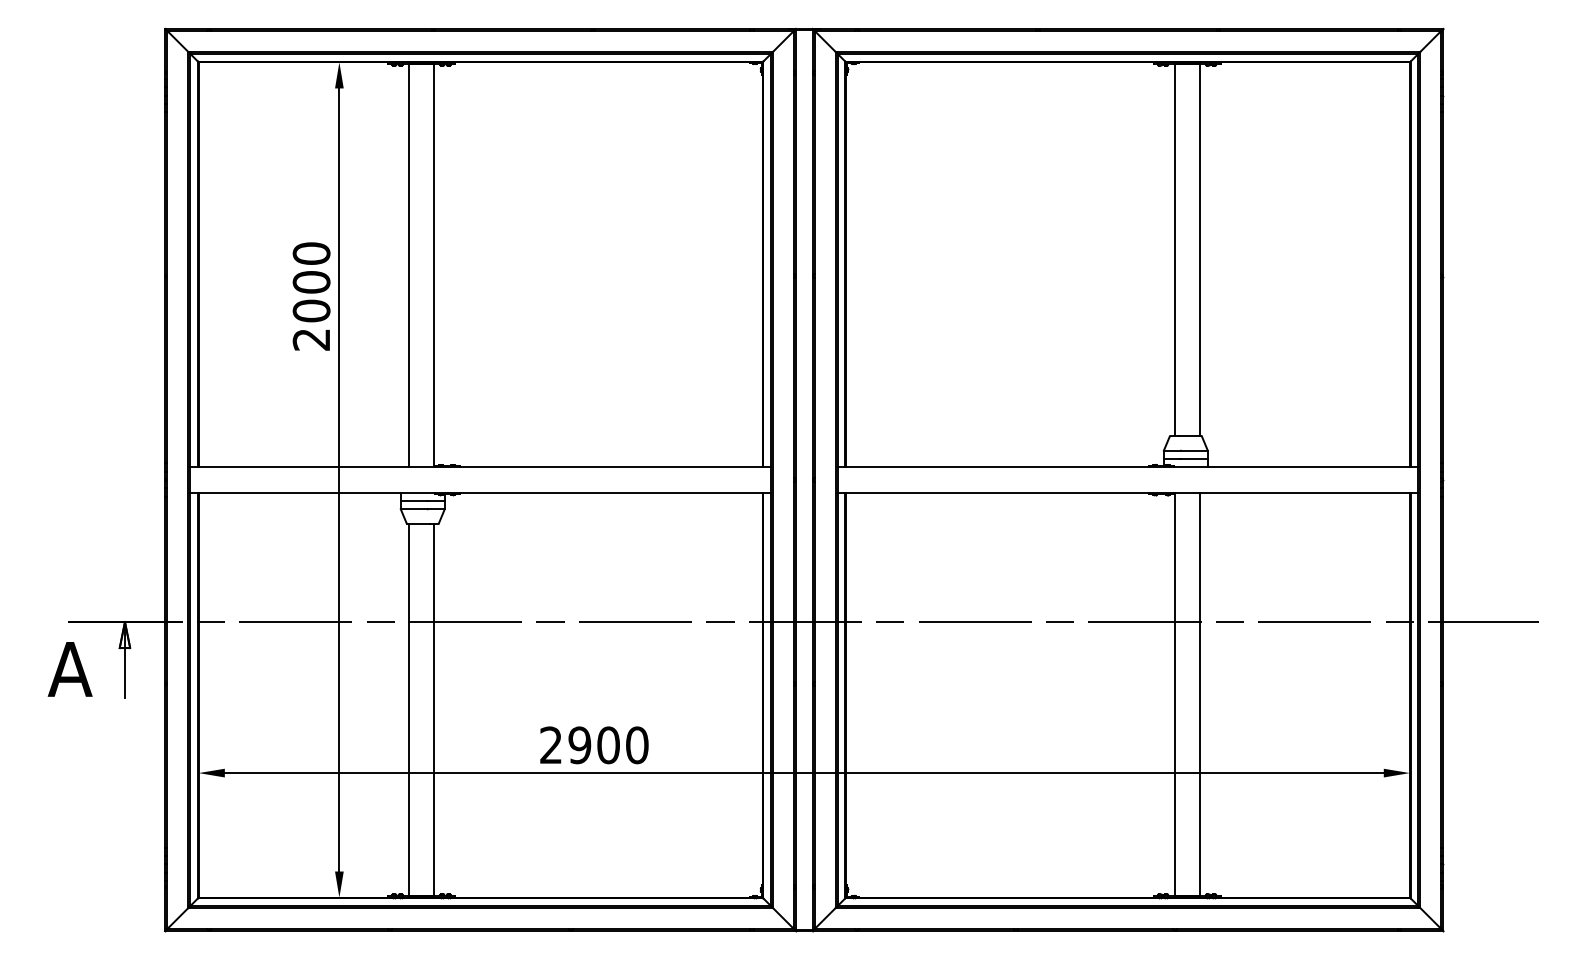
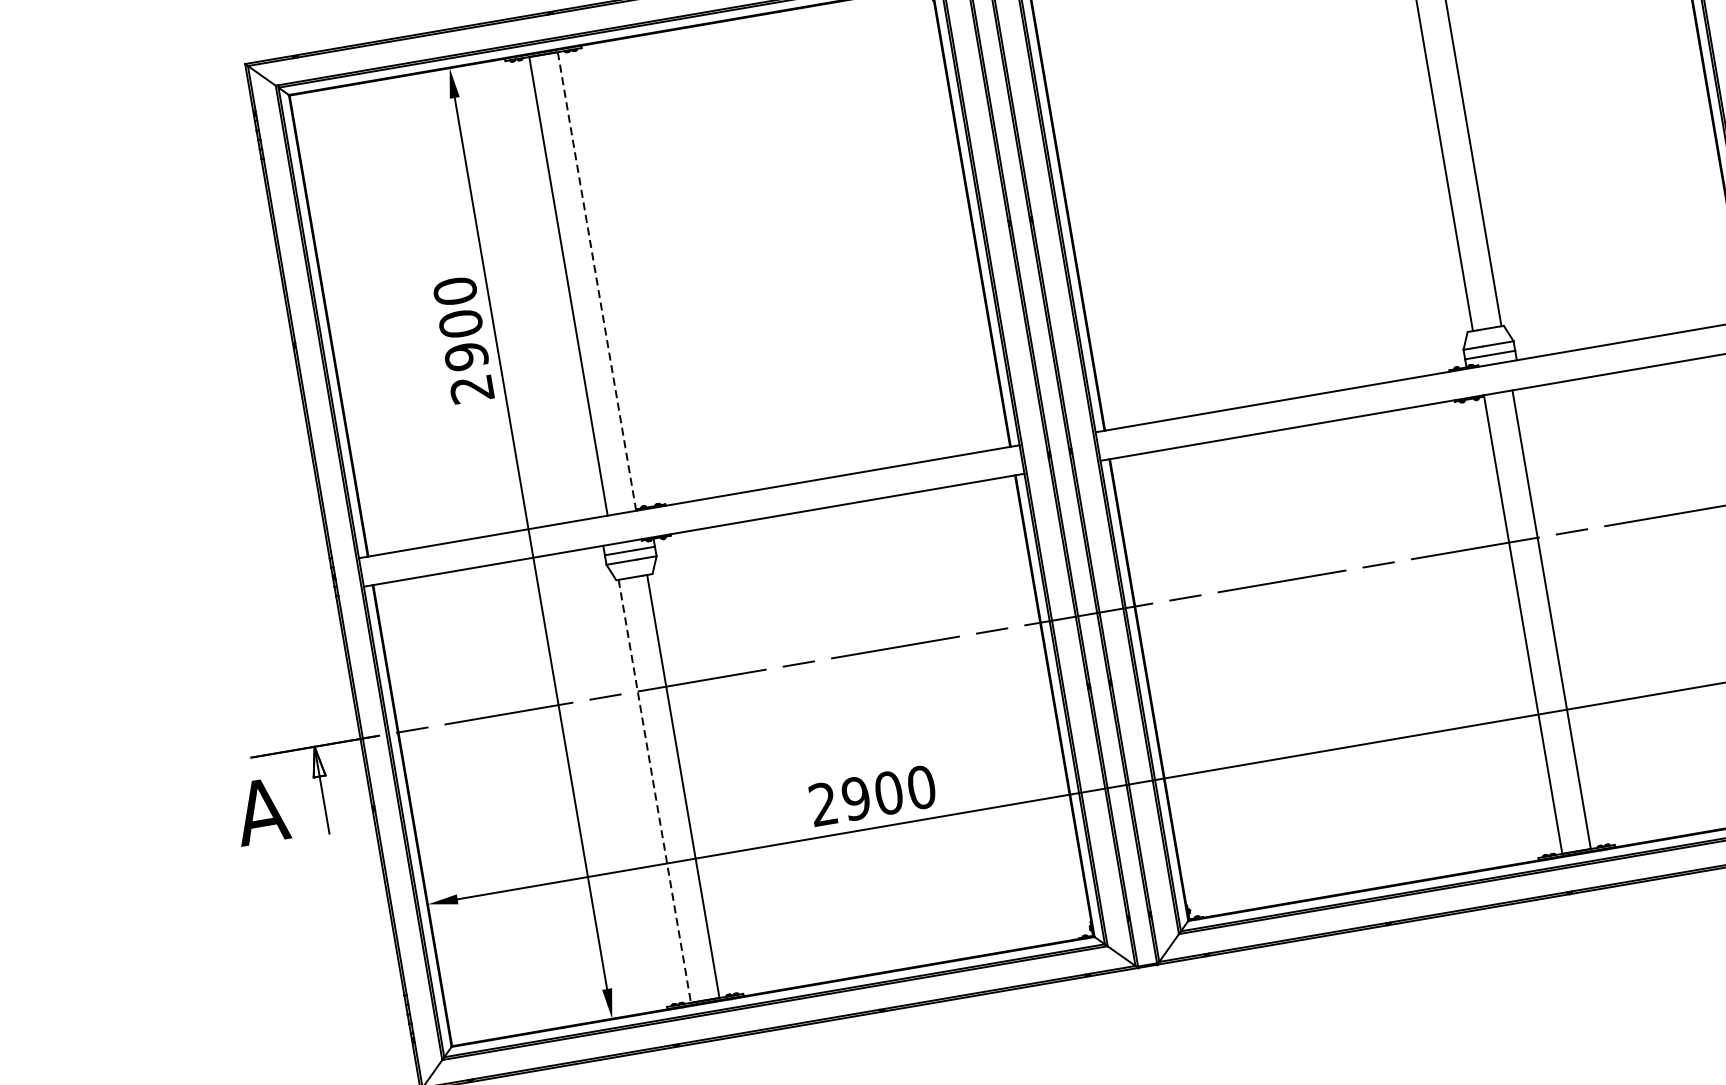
line: (434, 265) -> (597, 280), solid -> dashed
text: (311, 310) -> (466, 356), 2000 -> 2900
line: (408, 709) -> (654, 791), solid -> dashed

